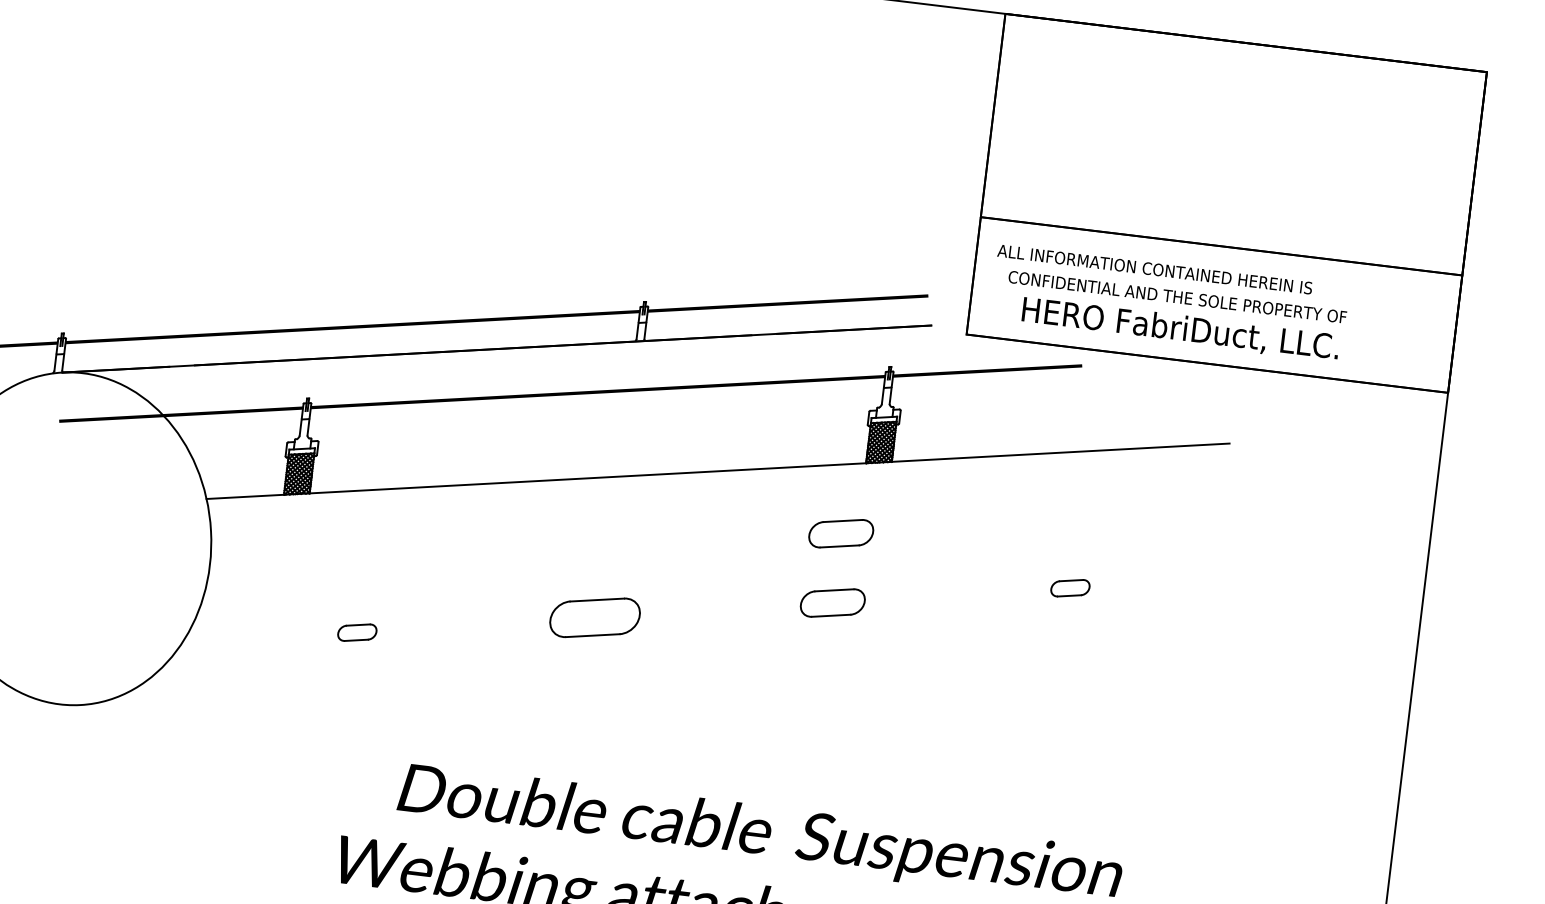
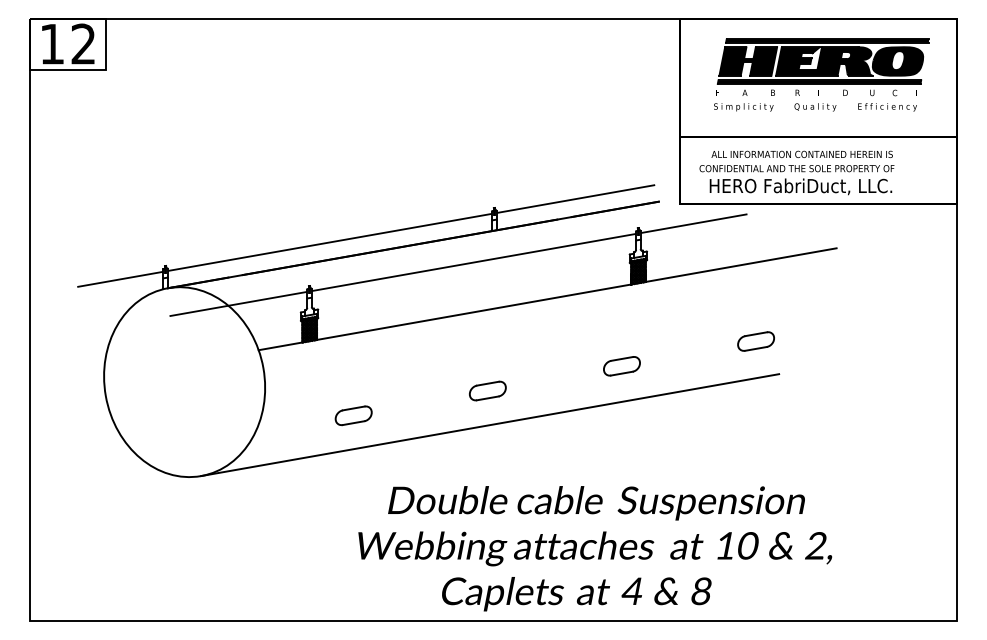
part: (1239, 139) -> (821, 74), added
text: (1153, 267) -> (801, 153), moved
part: (840, 533) -> (621, 326), removed
part: (1069, 588) -> (755, 341), size x1.67
part: (594, 616) -> (487, 390), size x0.71
part: (357, 632) -> (353, 415), size x1.67
line: (592, 678) -> (490, 425), added

